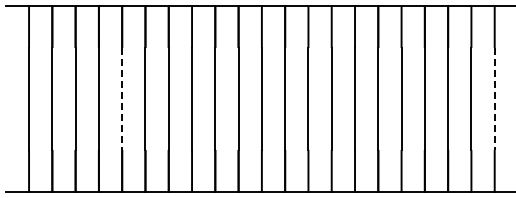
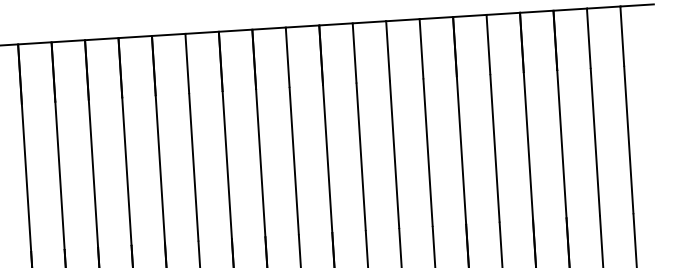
line: (122, 99) -> (93, 174), dashed -> solid
line: (494, 99) -> (628, 140), dashed -> solid

